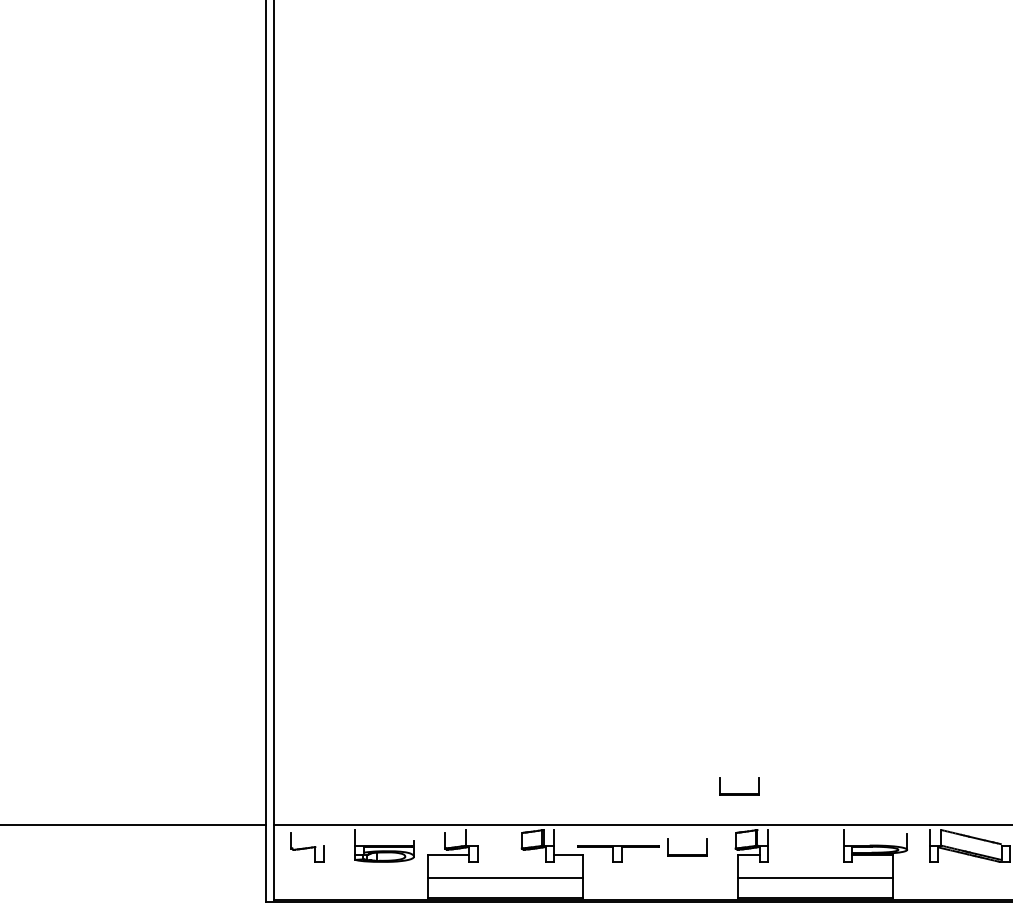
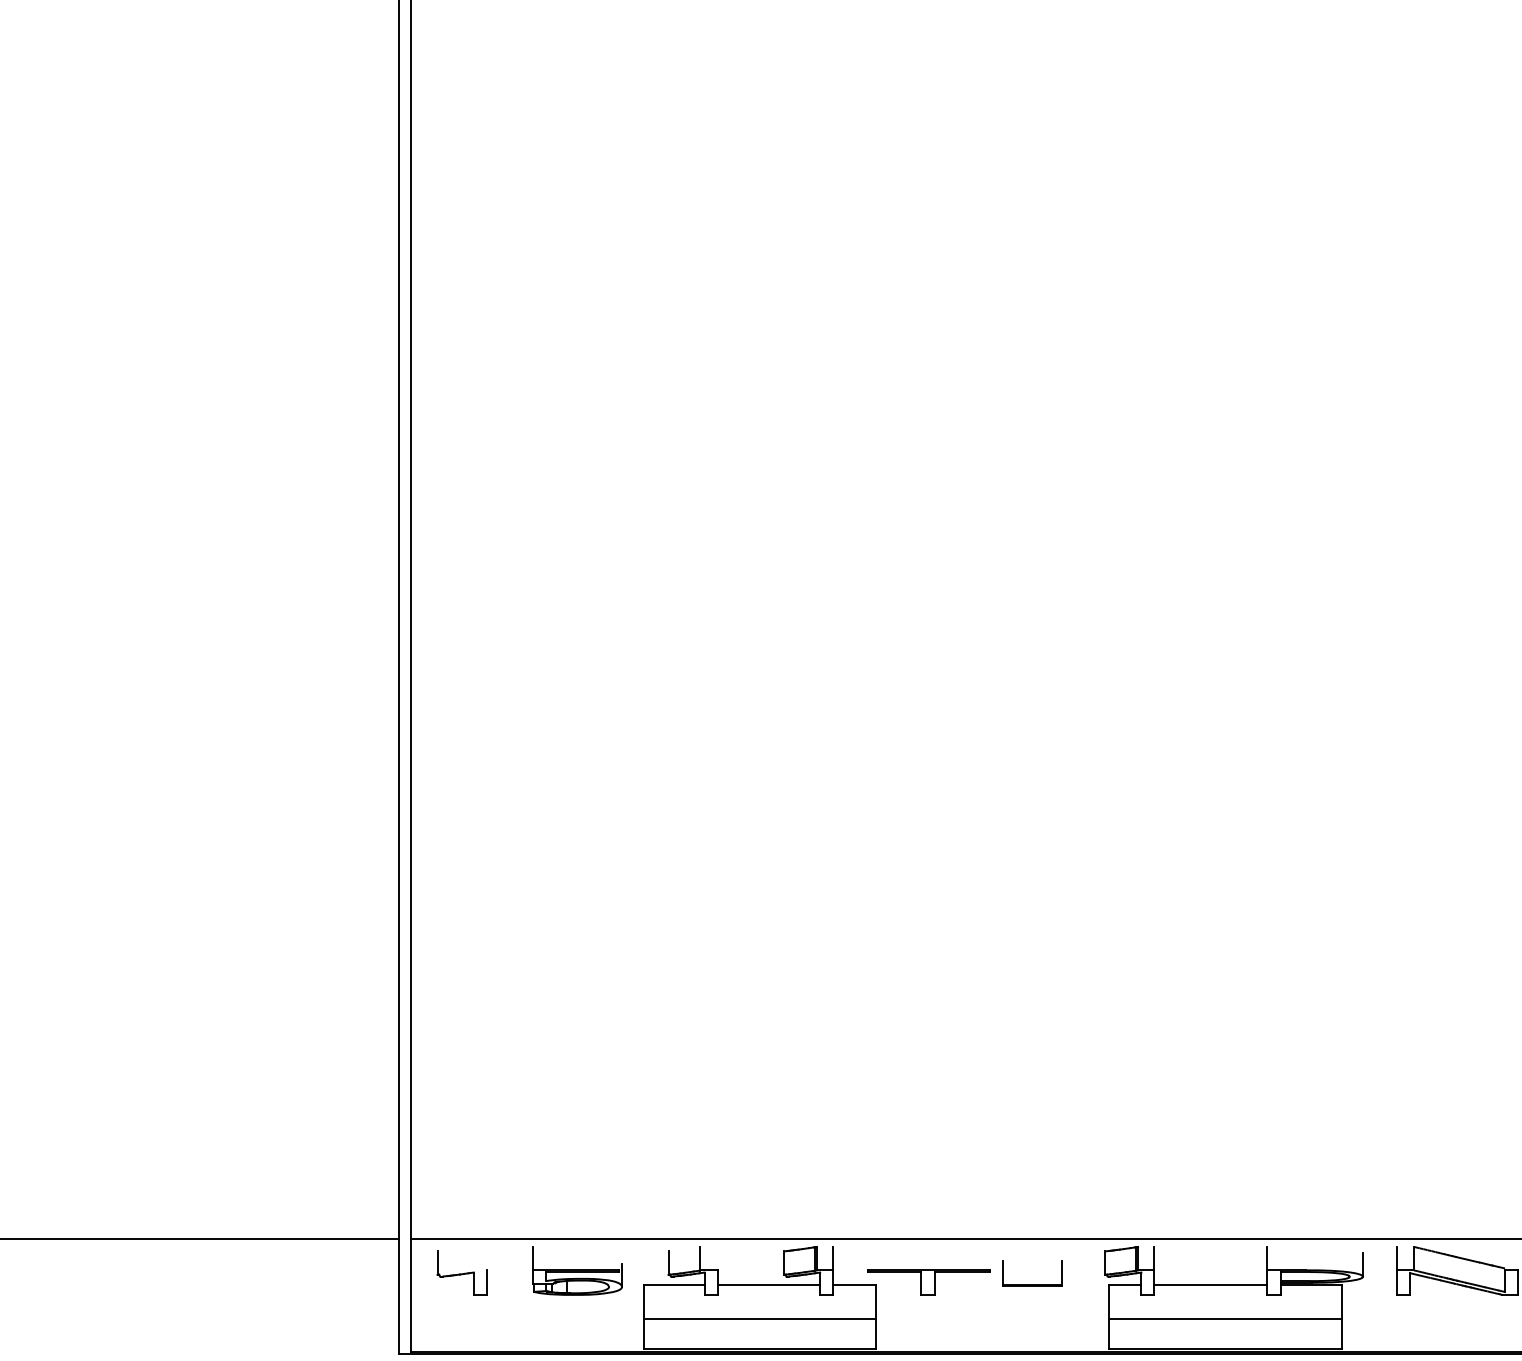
part: (739, 793) -> (1111, 1192), removed
line: (511, 855) -> (768, 1285), added
line: (805, 855) -> (1210, 1285), added

